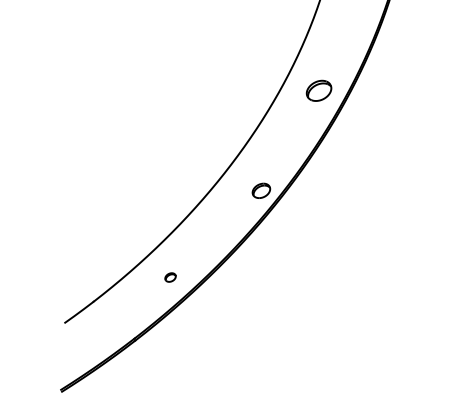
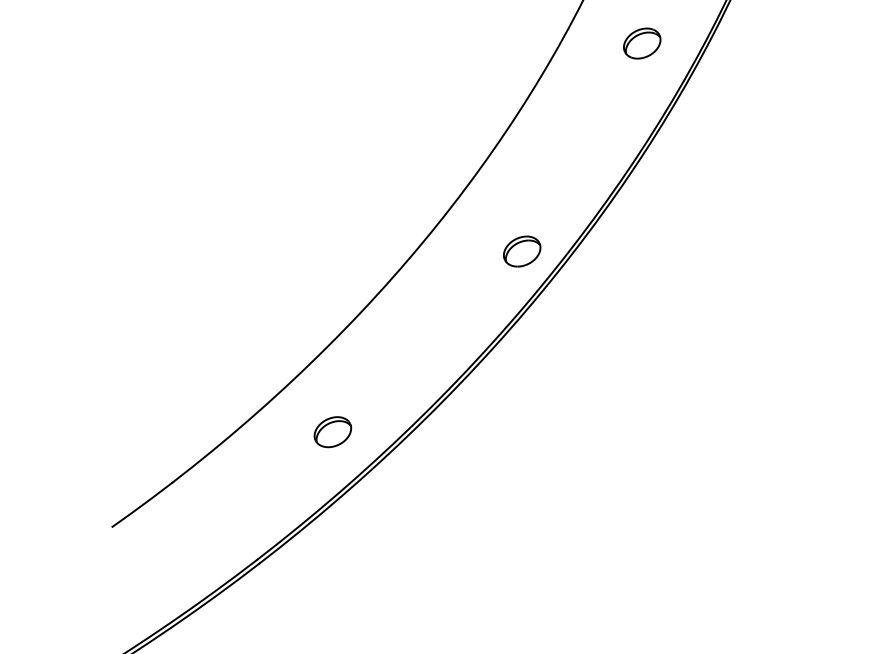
part: (318, 91) -> (641, 44), size x0.71
part: (170, 277) -> (332, 431), size x1.67

